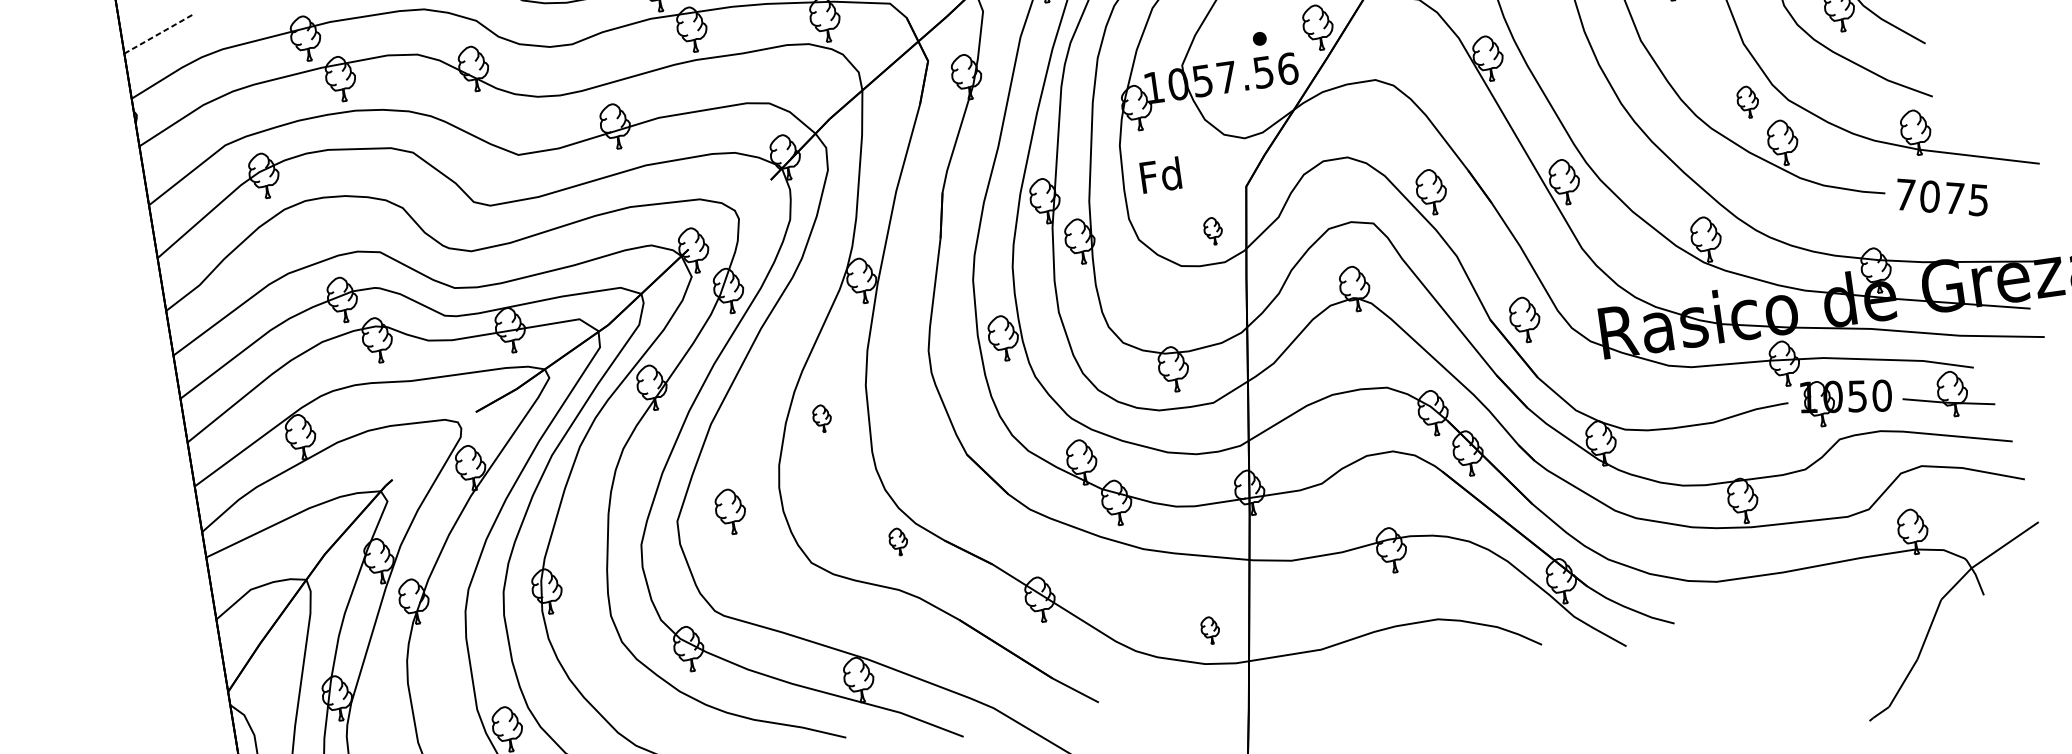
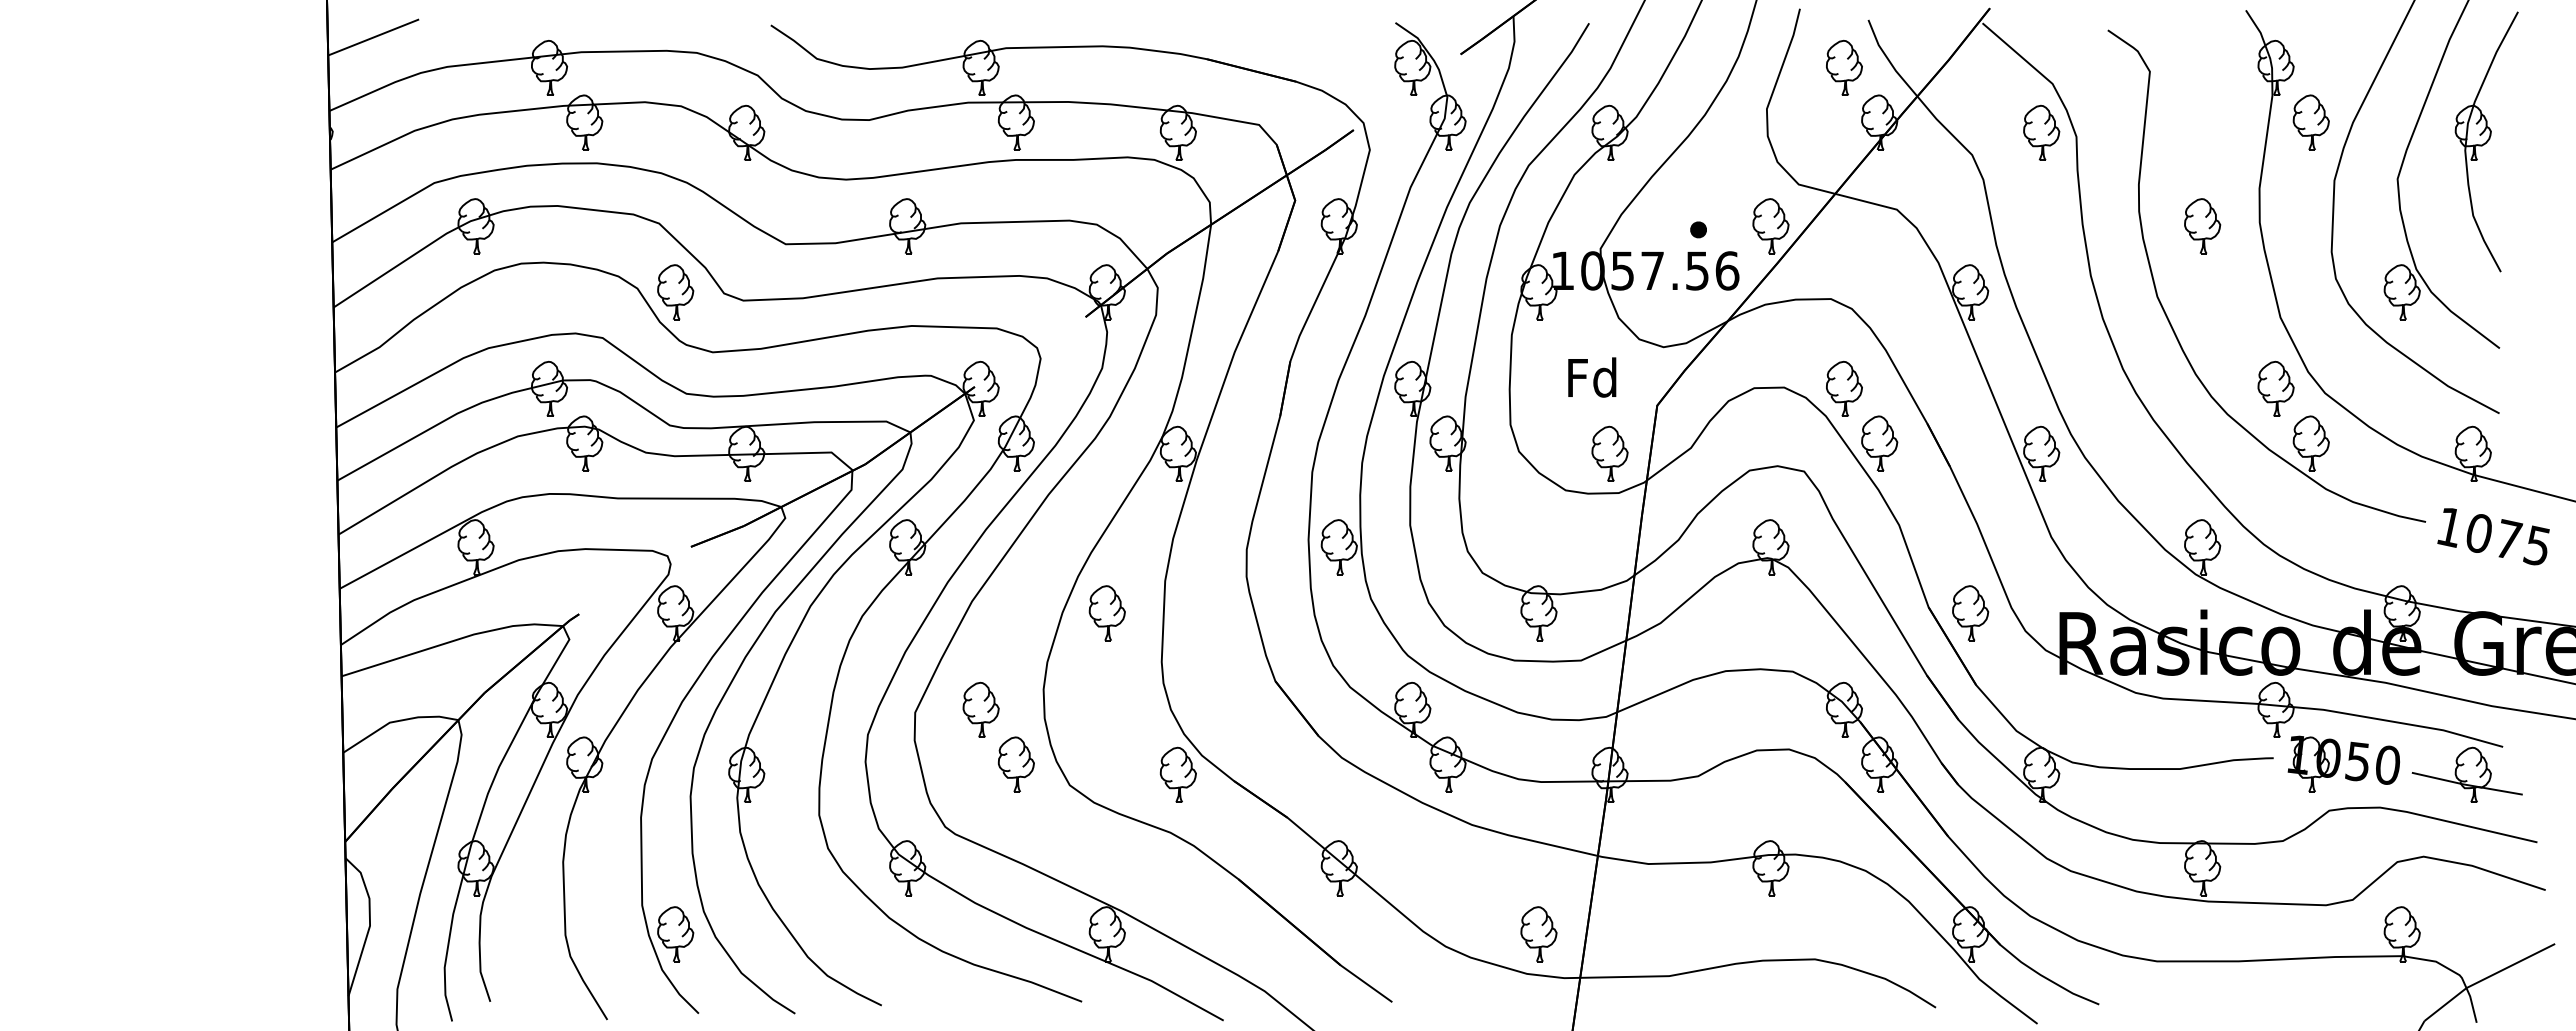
line: (159, 33) -> (373, 37), dashed -> solid
part: (1747, 101) -> (2275, 388), size x1.43
part: (1396, 151) -> (1844, 388), added
text: (1161, 175) -> (1592, 377), moved
text: (1905, 194) -> (2450, 526), 7075 -> 1075
part: (434, 206) -> (675, 292), added
part: (1212, 231) -> (1609, 453), size x1.67
part: (821, 418) -> (1106, 613), size x1.67
part: (897, 541) -> (1177, 774), size x1.67
part: (764, 552) -> (1015, 764), added
part: (1210, 630) -> (1538, 934), size x1.67

